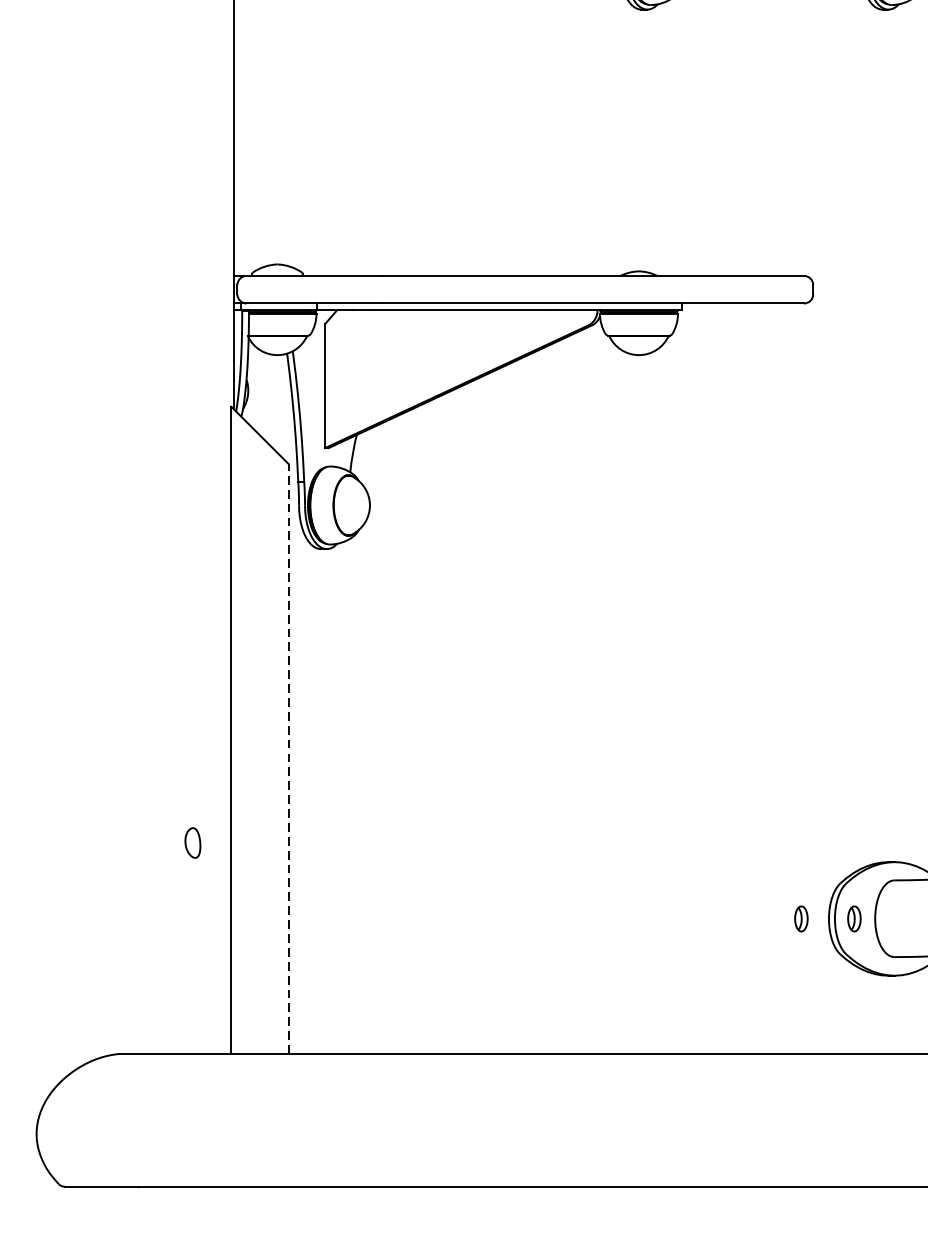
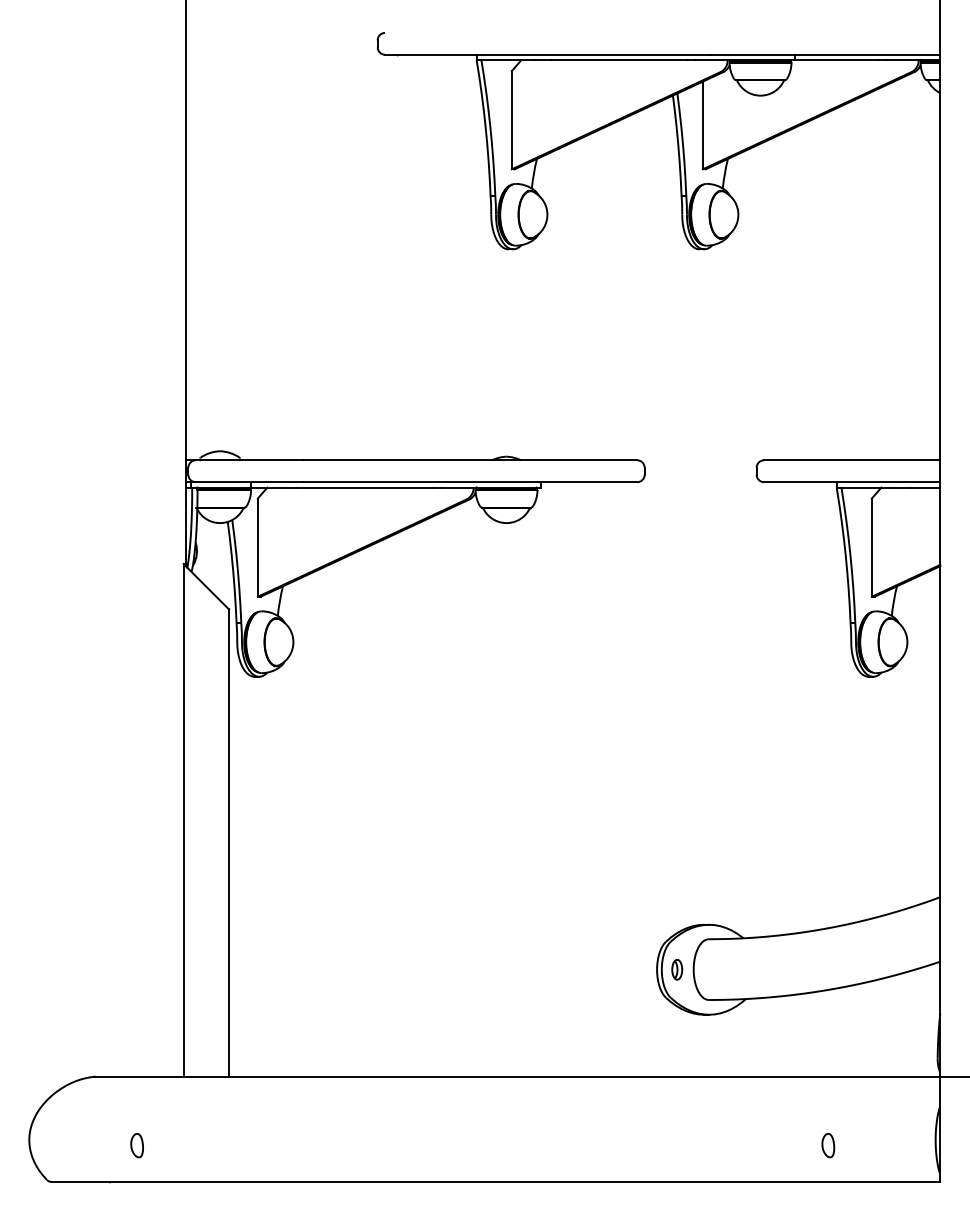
line: (289, 759) -> (229, 843), dashed -> solid
part: (192, 842) -> (136, 1145), moved
part: (801, 918) -> (635, 969), removed

